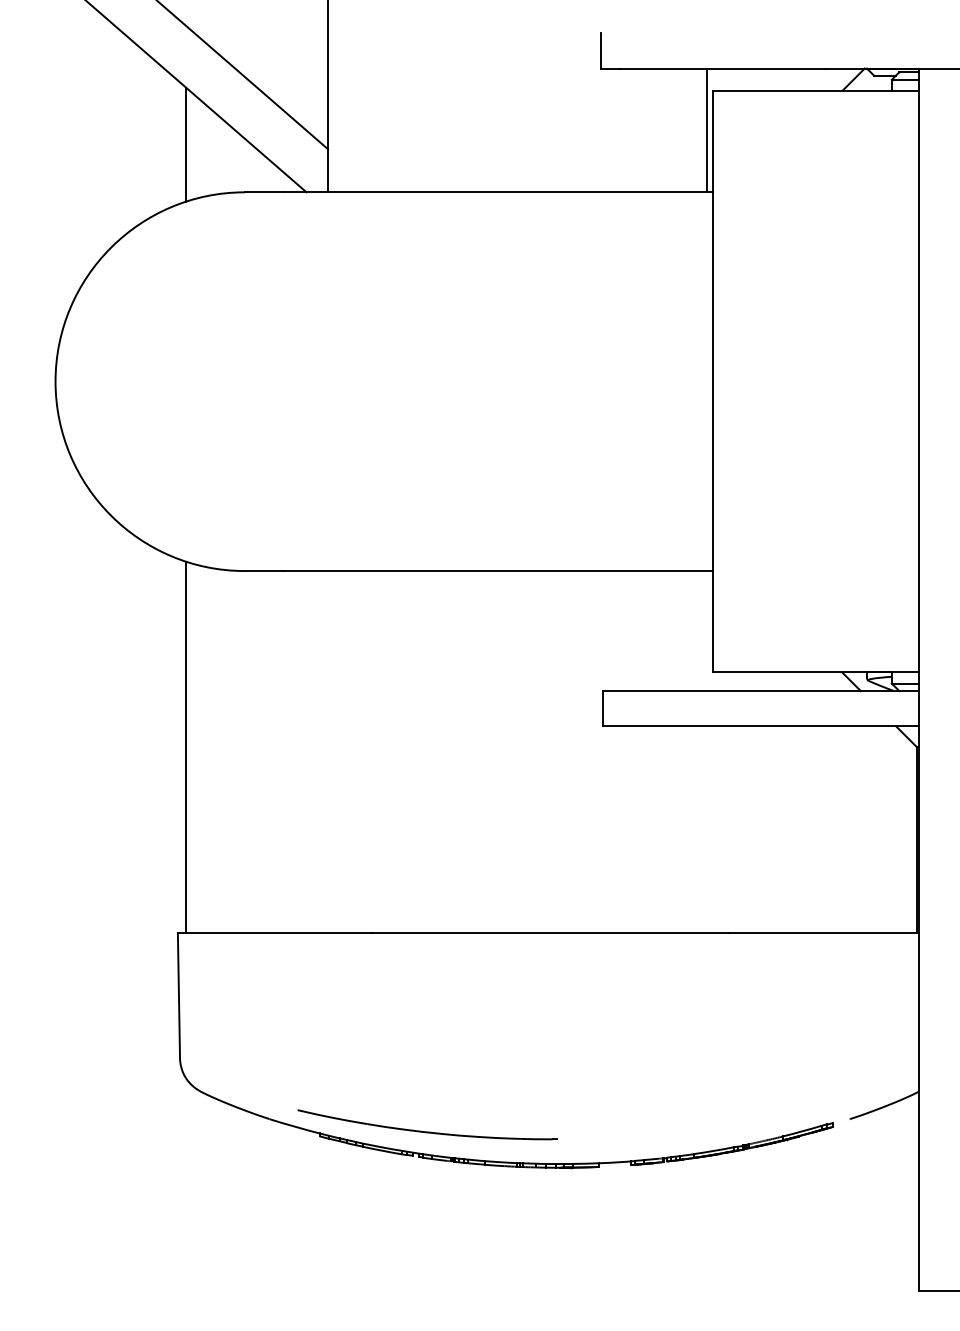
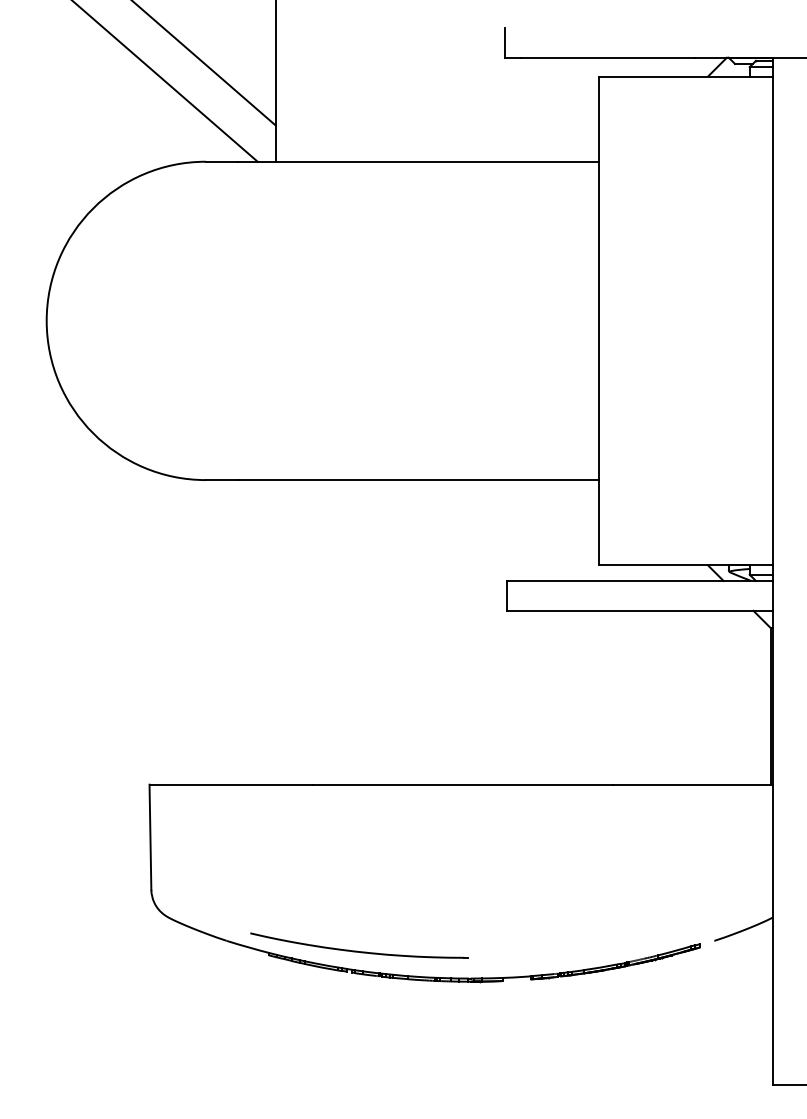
line: (706, 130) -> (593, 109), removed
line: (186, 144) -> (156, 121), removed
line: (186, 747) -> (156, 628), removed

